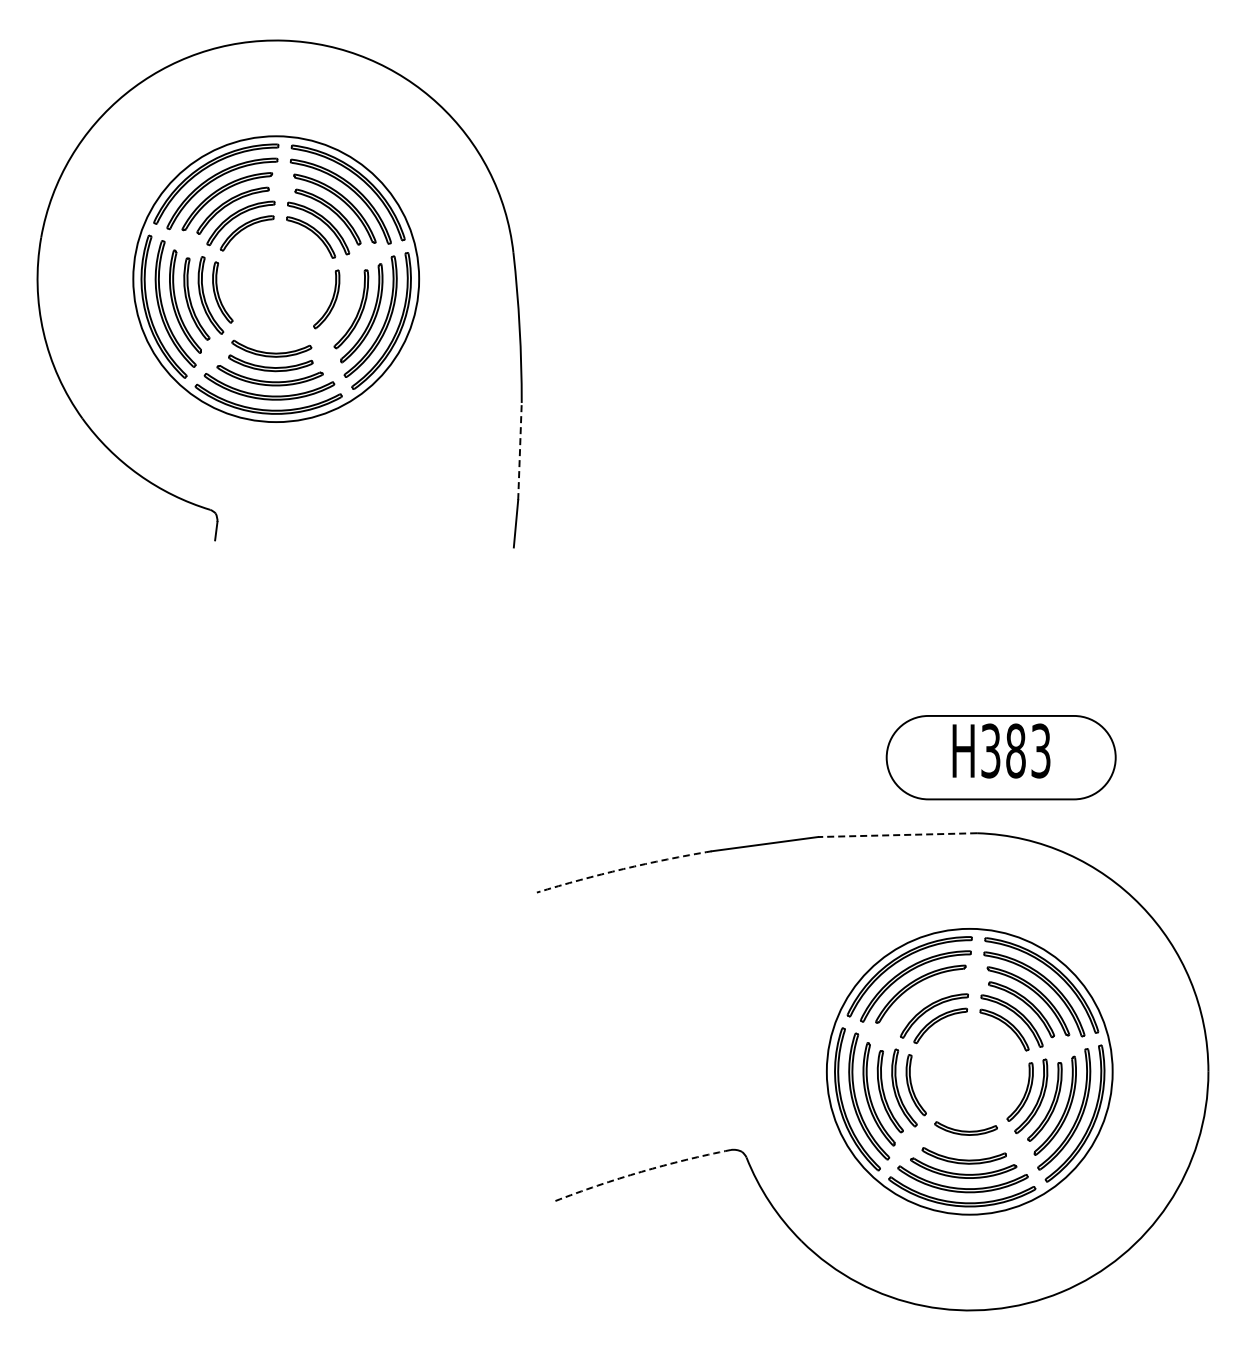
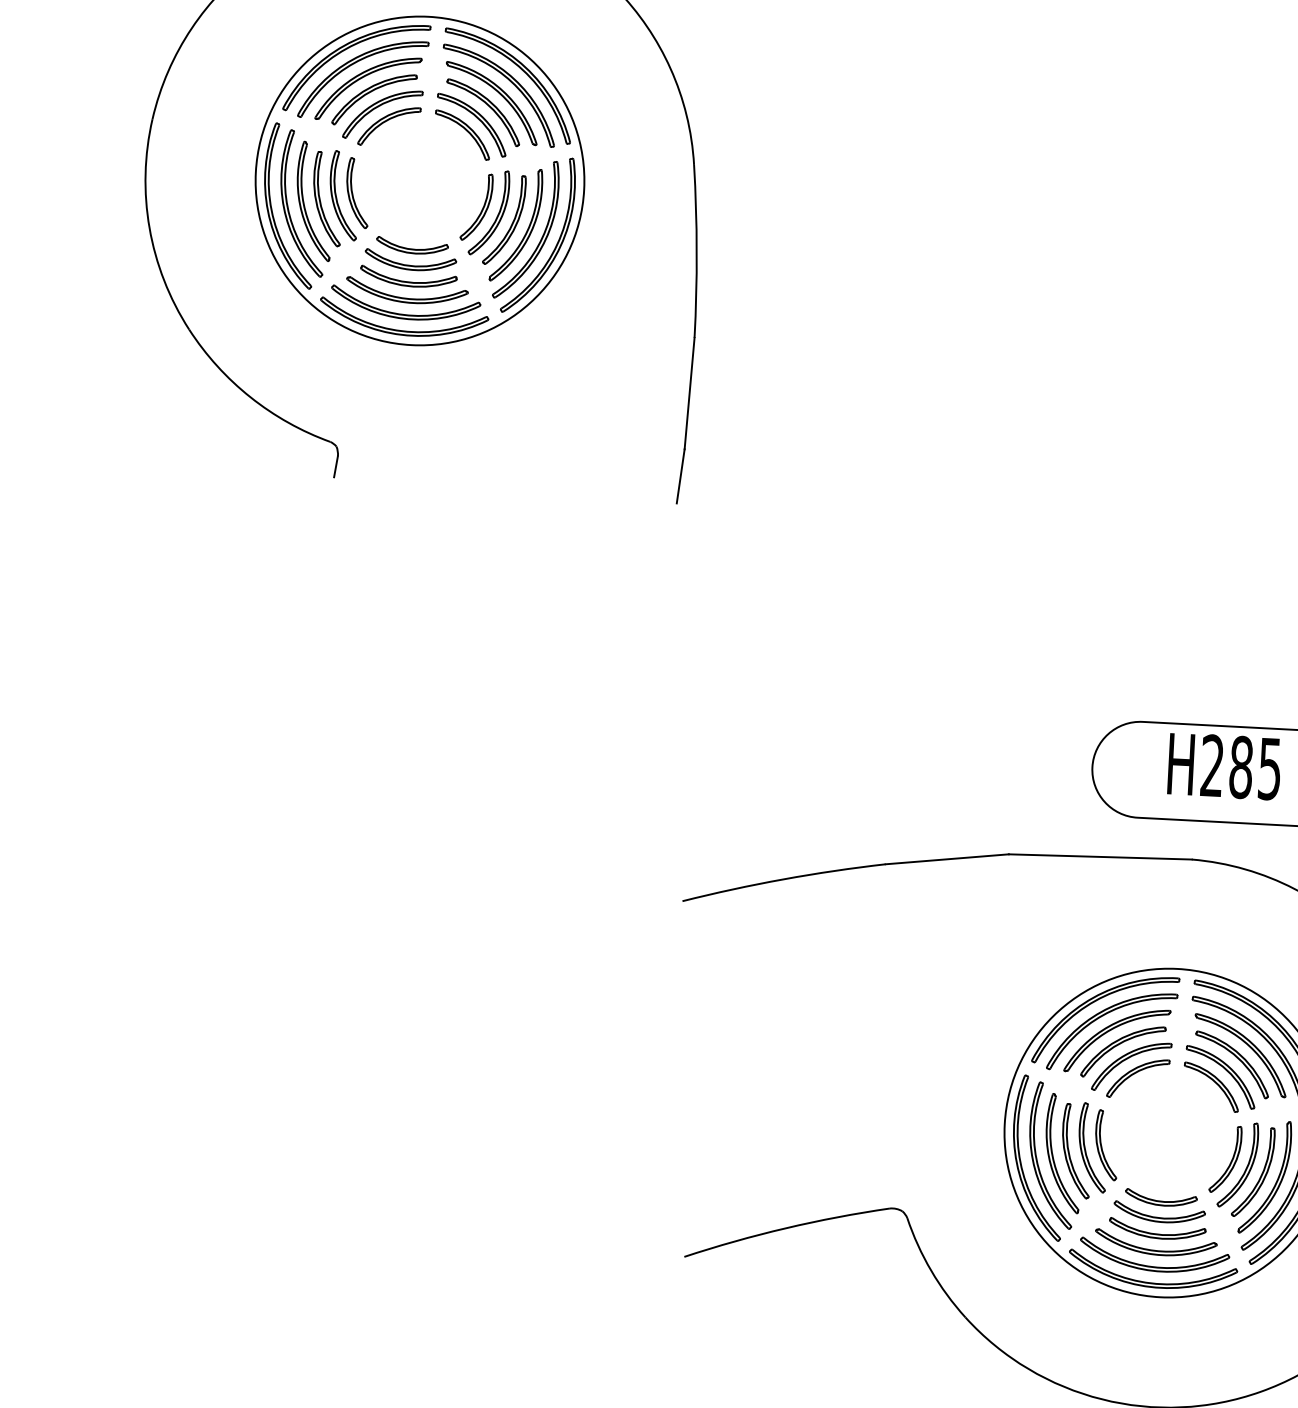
part: (344, 305) -> (496, 215), added
part: (272, 335) -> (412, 245), added
line: (519, 451) -> (689, 393), dashed -> solid
text: (1015, 750) -> (1240, 766), H383 -> H285
line: (897, 835) -> (1100, 857), dashed -> solid
arc: (623, 869) -> (783, 879), dashed -> solid
part: (923, 997) -> (1120, 1044), added
part: (965, 1141) -> (1159, 1212), added
arc: (641, 1171) -> (785, 1227), dashed -> solid

